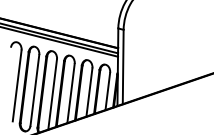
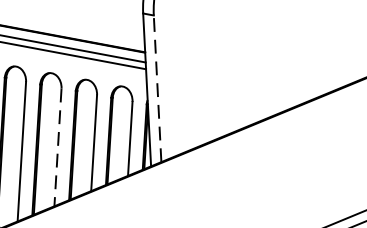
line: (123, 66) -> (158, 87), solid -> dashed
line: (71, 93) -> (58, 147), solid -> dashed

